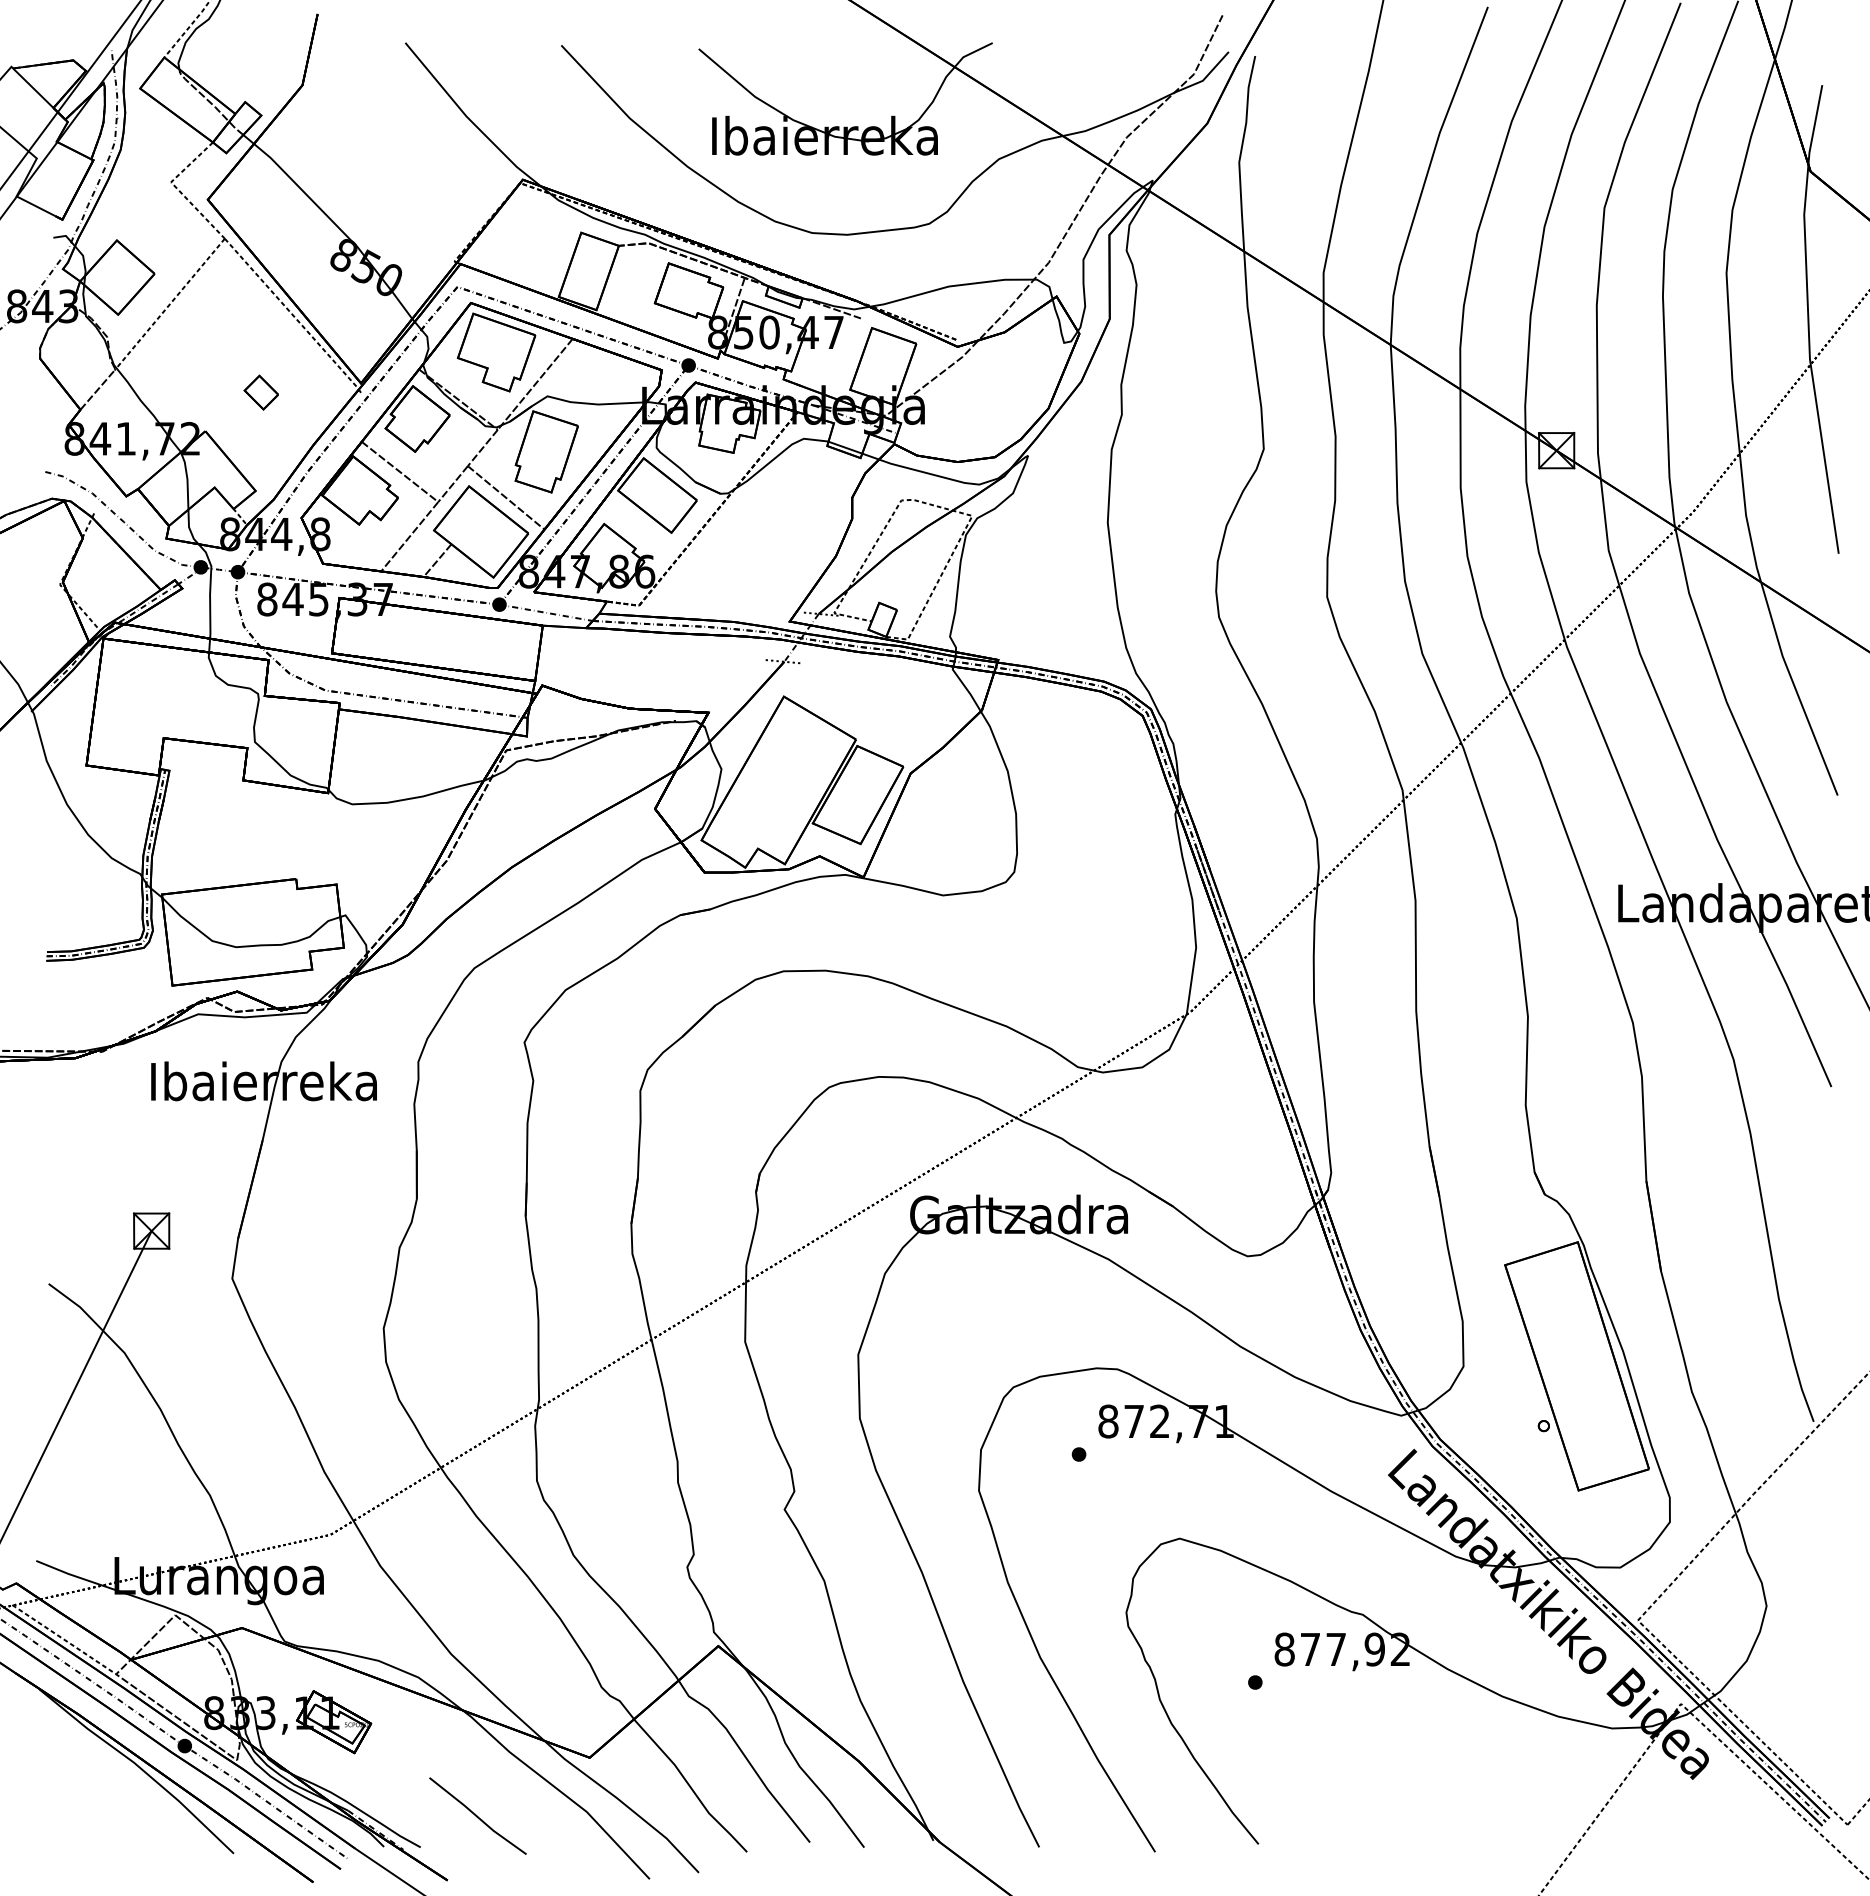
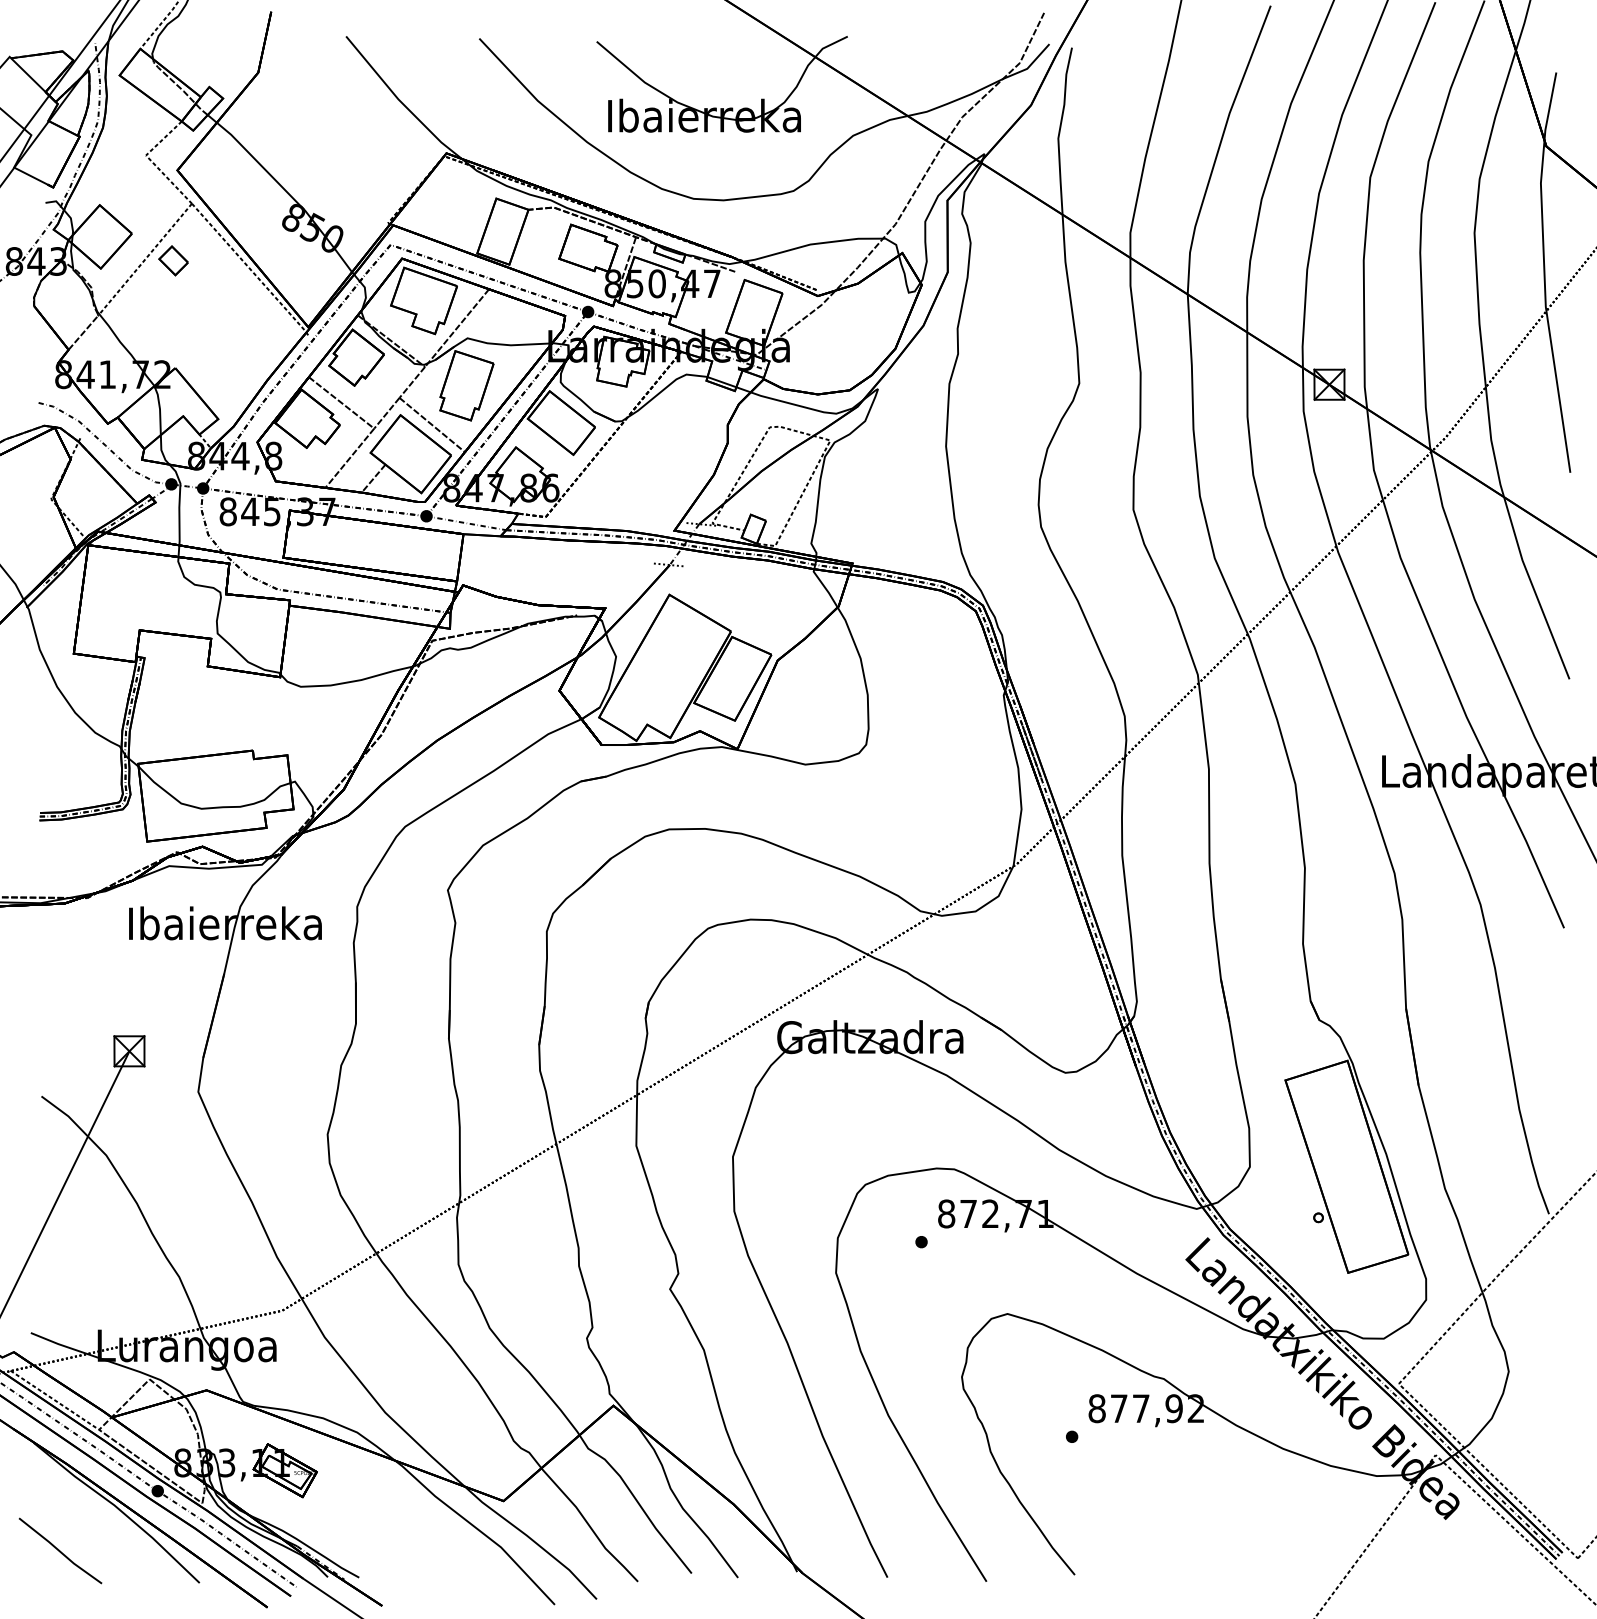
part: (260, 392) -> (172, 260), moved
line: (477, 1815) -> (60, 1550), moved

